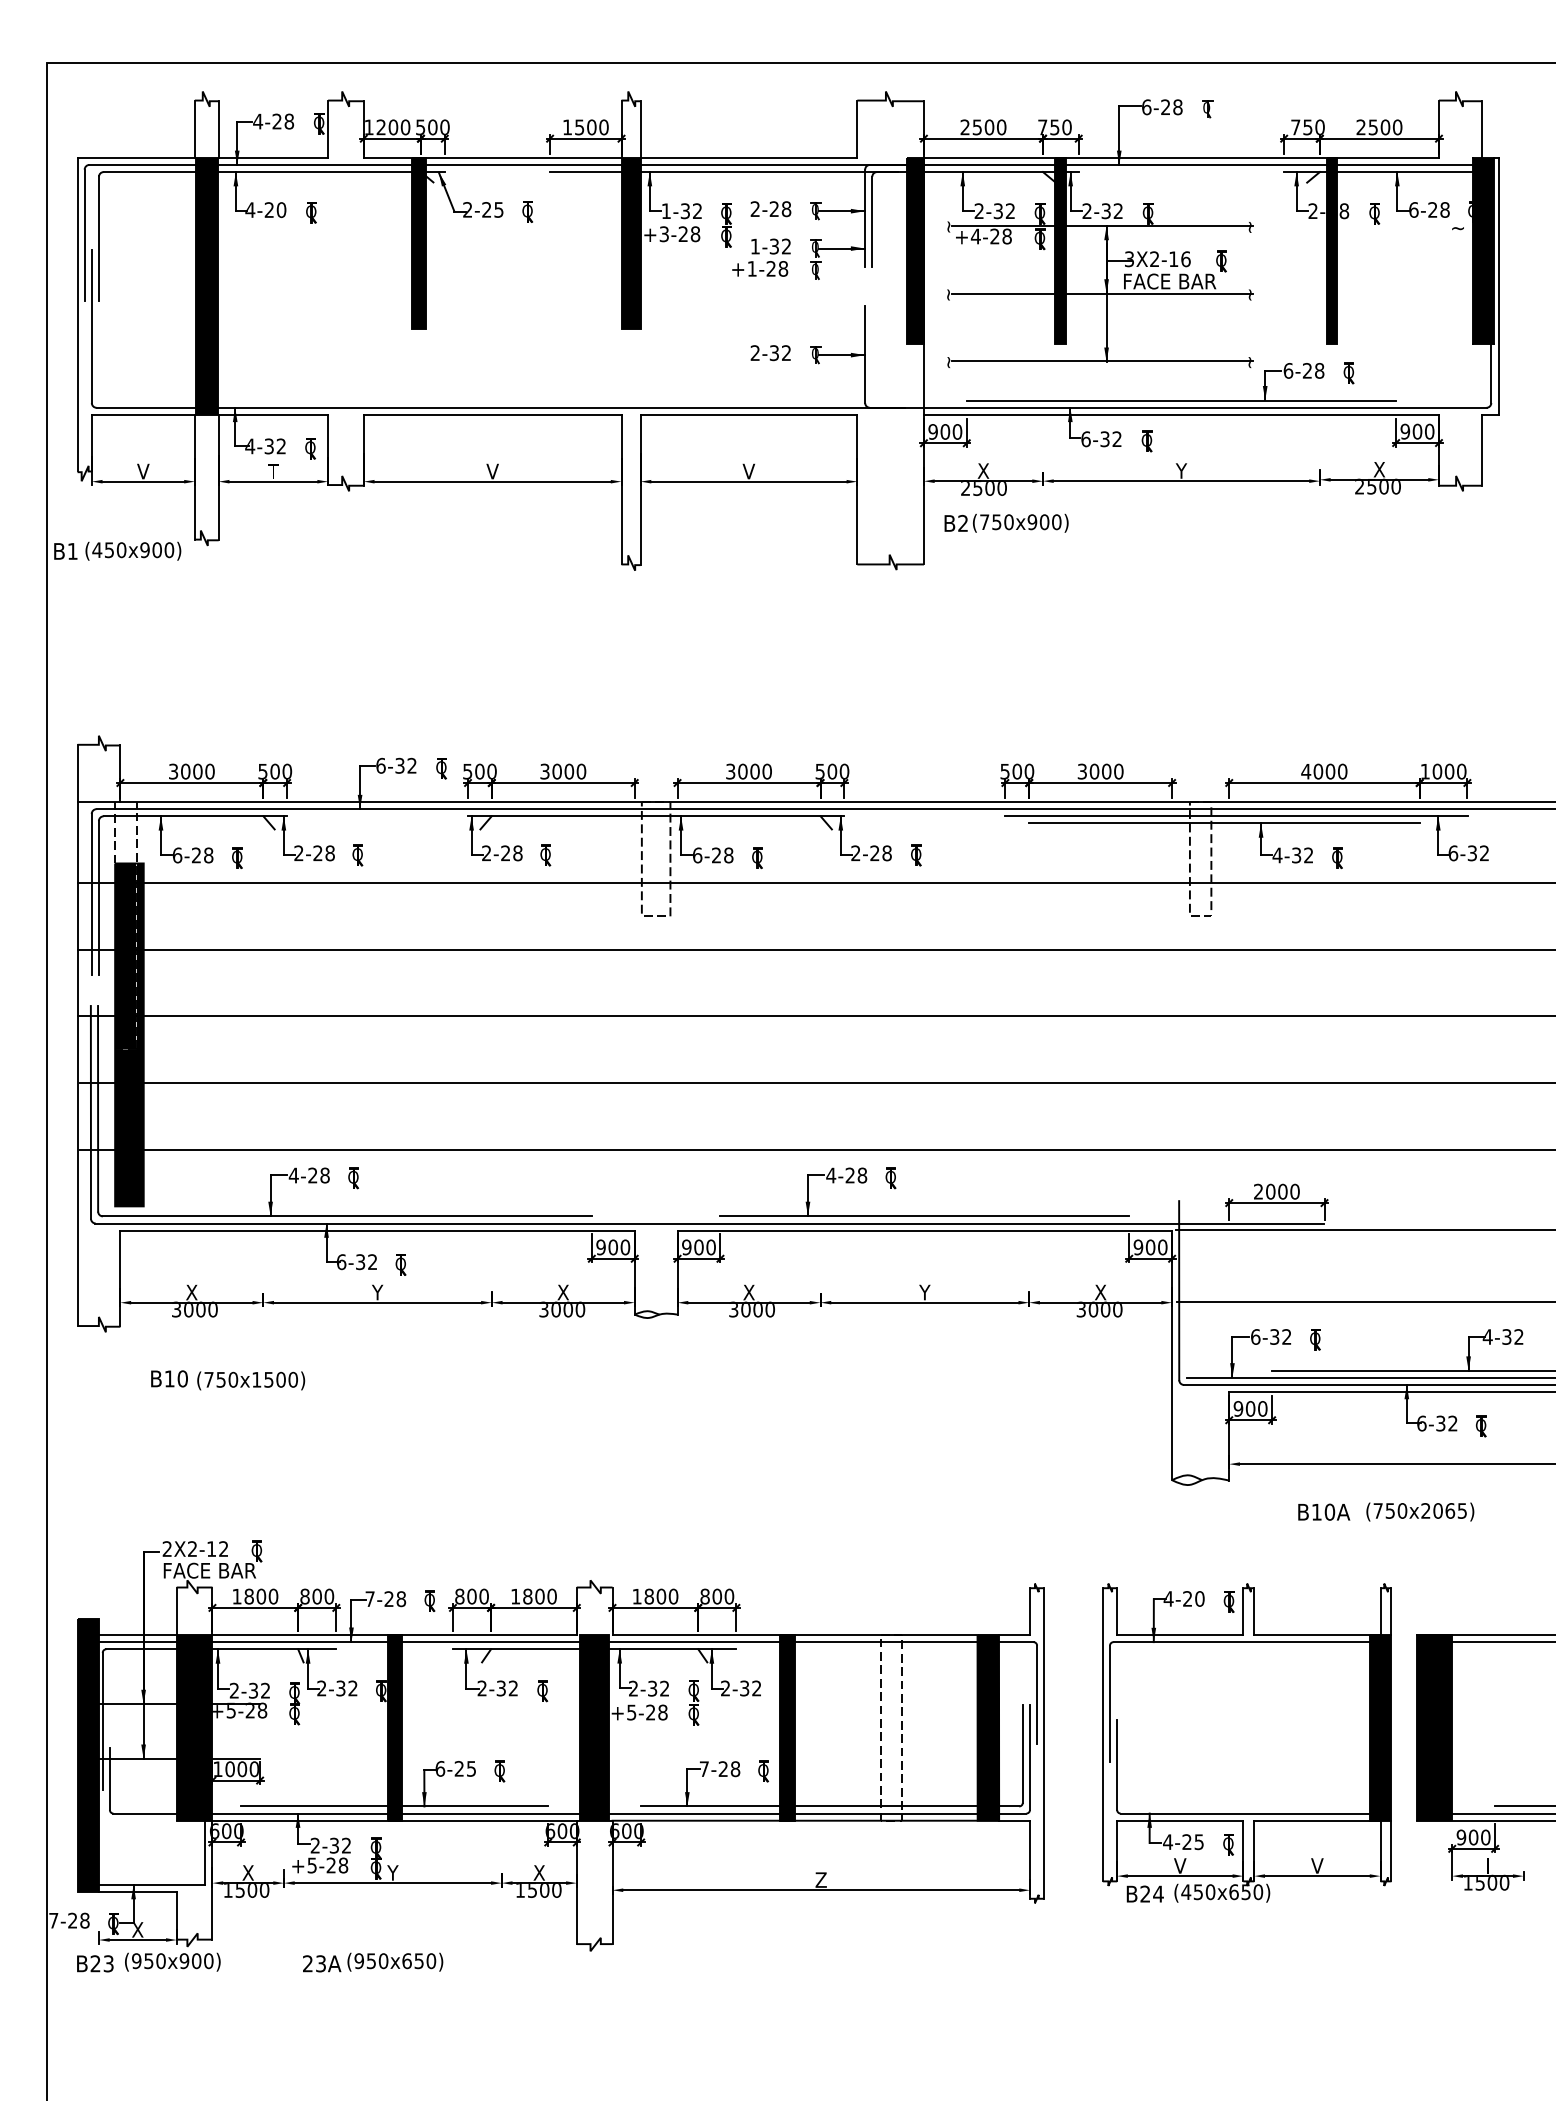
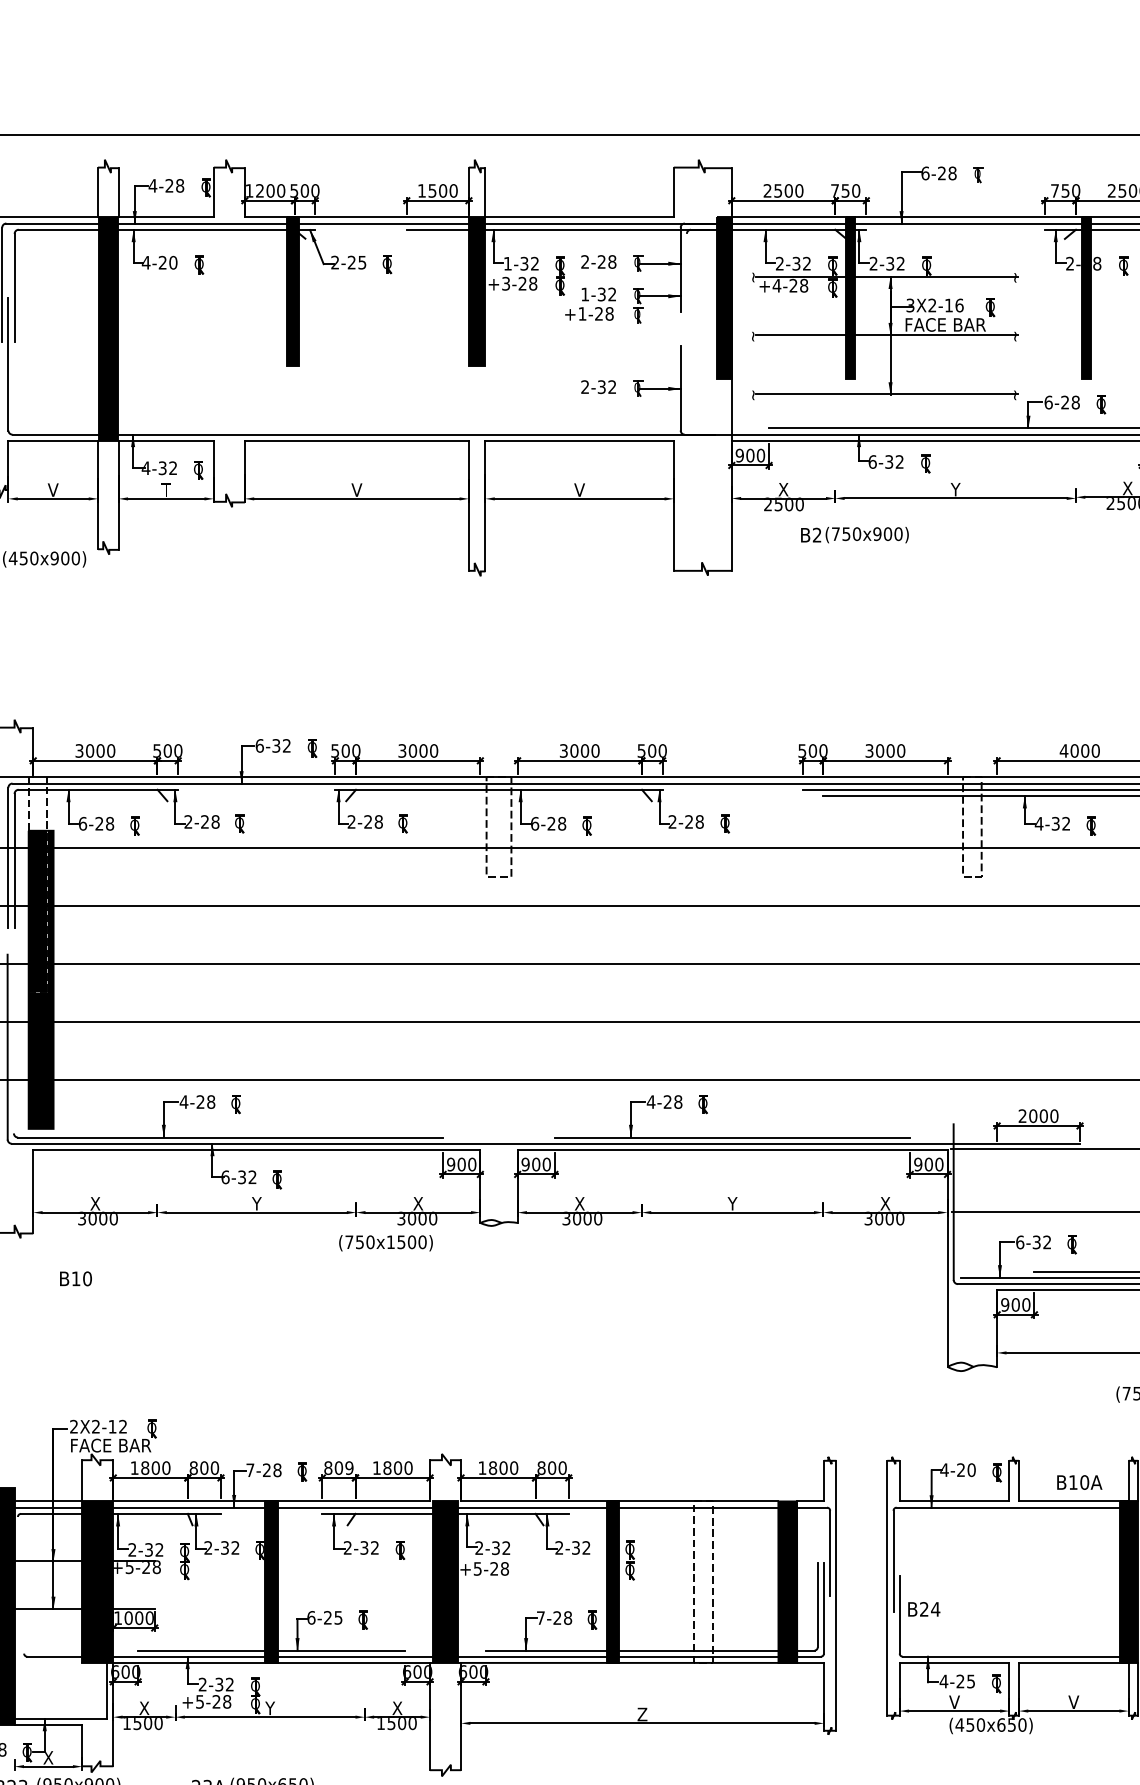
line: (872, 221) -> (687, 272), removed
text: (1006, 522) -> (854, 534), moved
line: (98, 1108) -> (14, 1043), removed
text: (251, 1380) -> (386, 1242), moved
text: (1324, 1511) -> (1080, 1481), moved
text: (483, 1596) -> (348, 1468), 800 -> 809
part: (693, 1702) -> (629, 1560), moved
line: (102, 1721) -> (17, 1576), removed
line: (109, 1779) -> (23, 1627), removed
text: (1144, 1893) -> (923, 1608), moved

